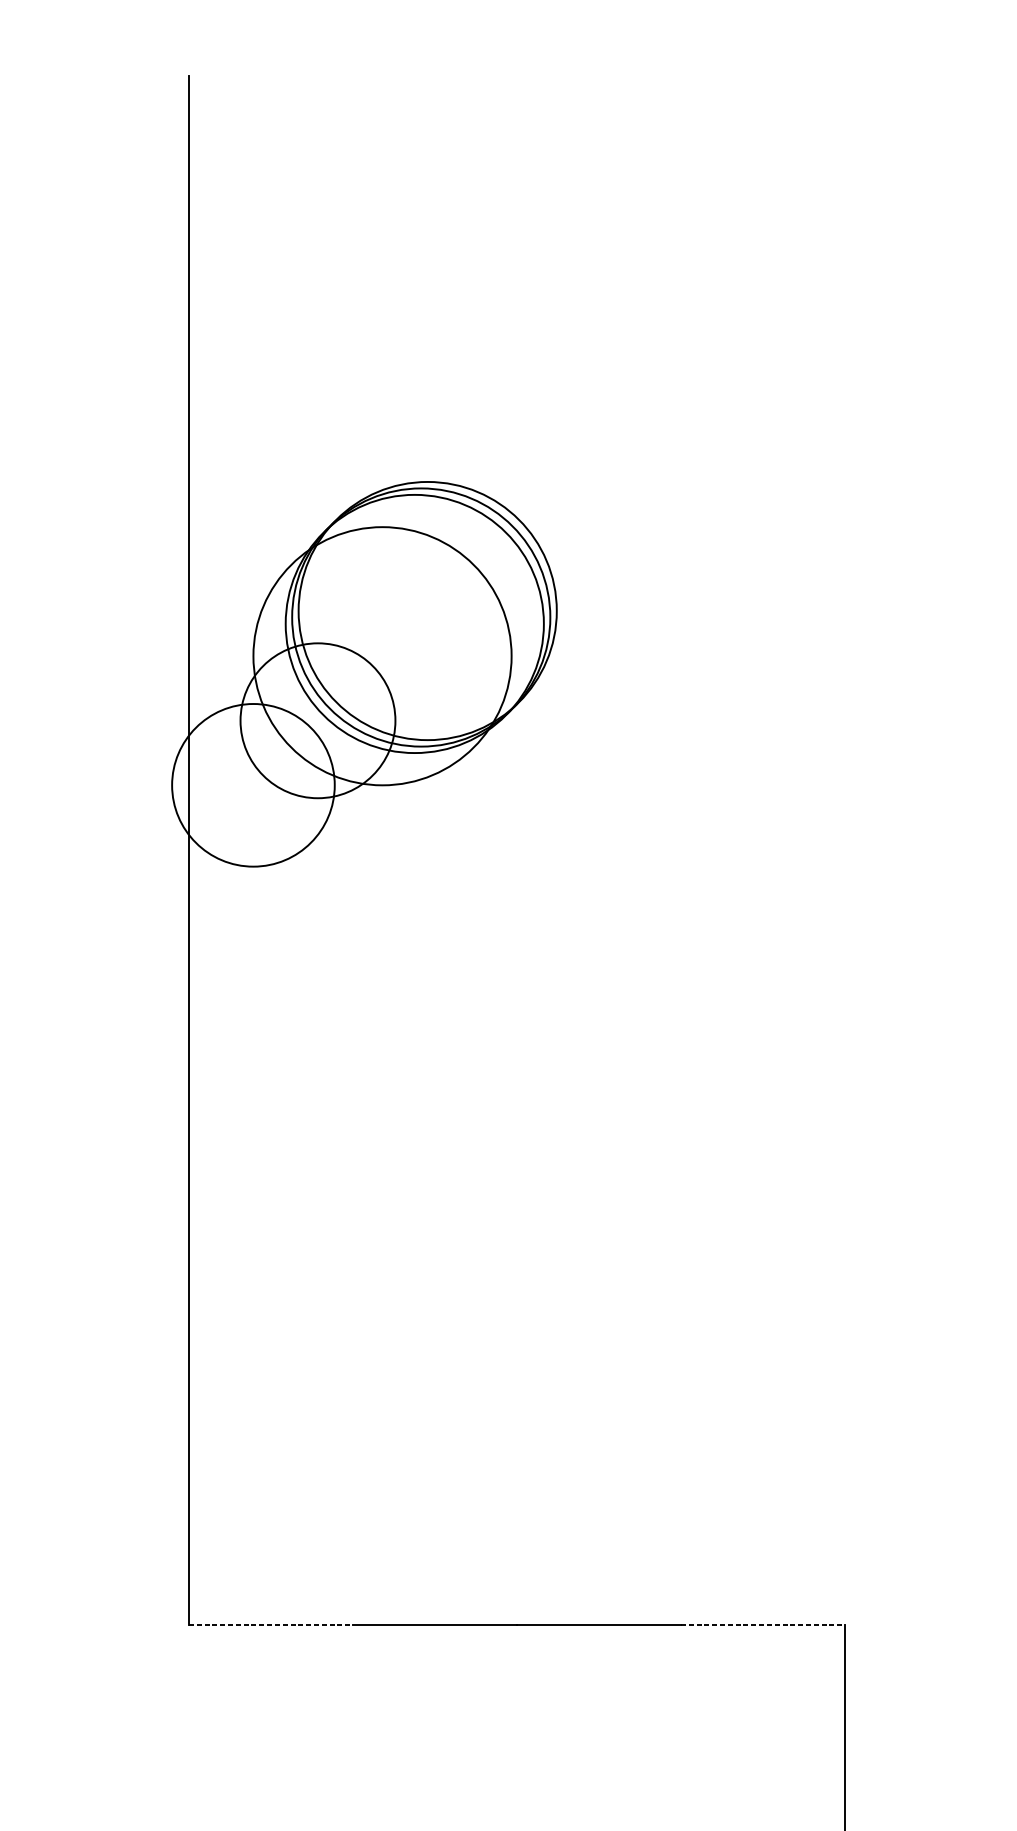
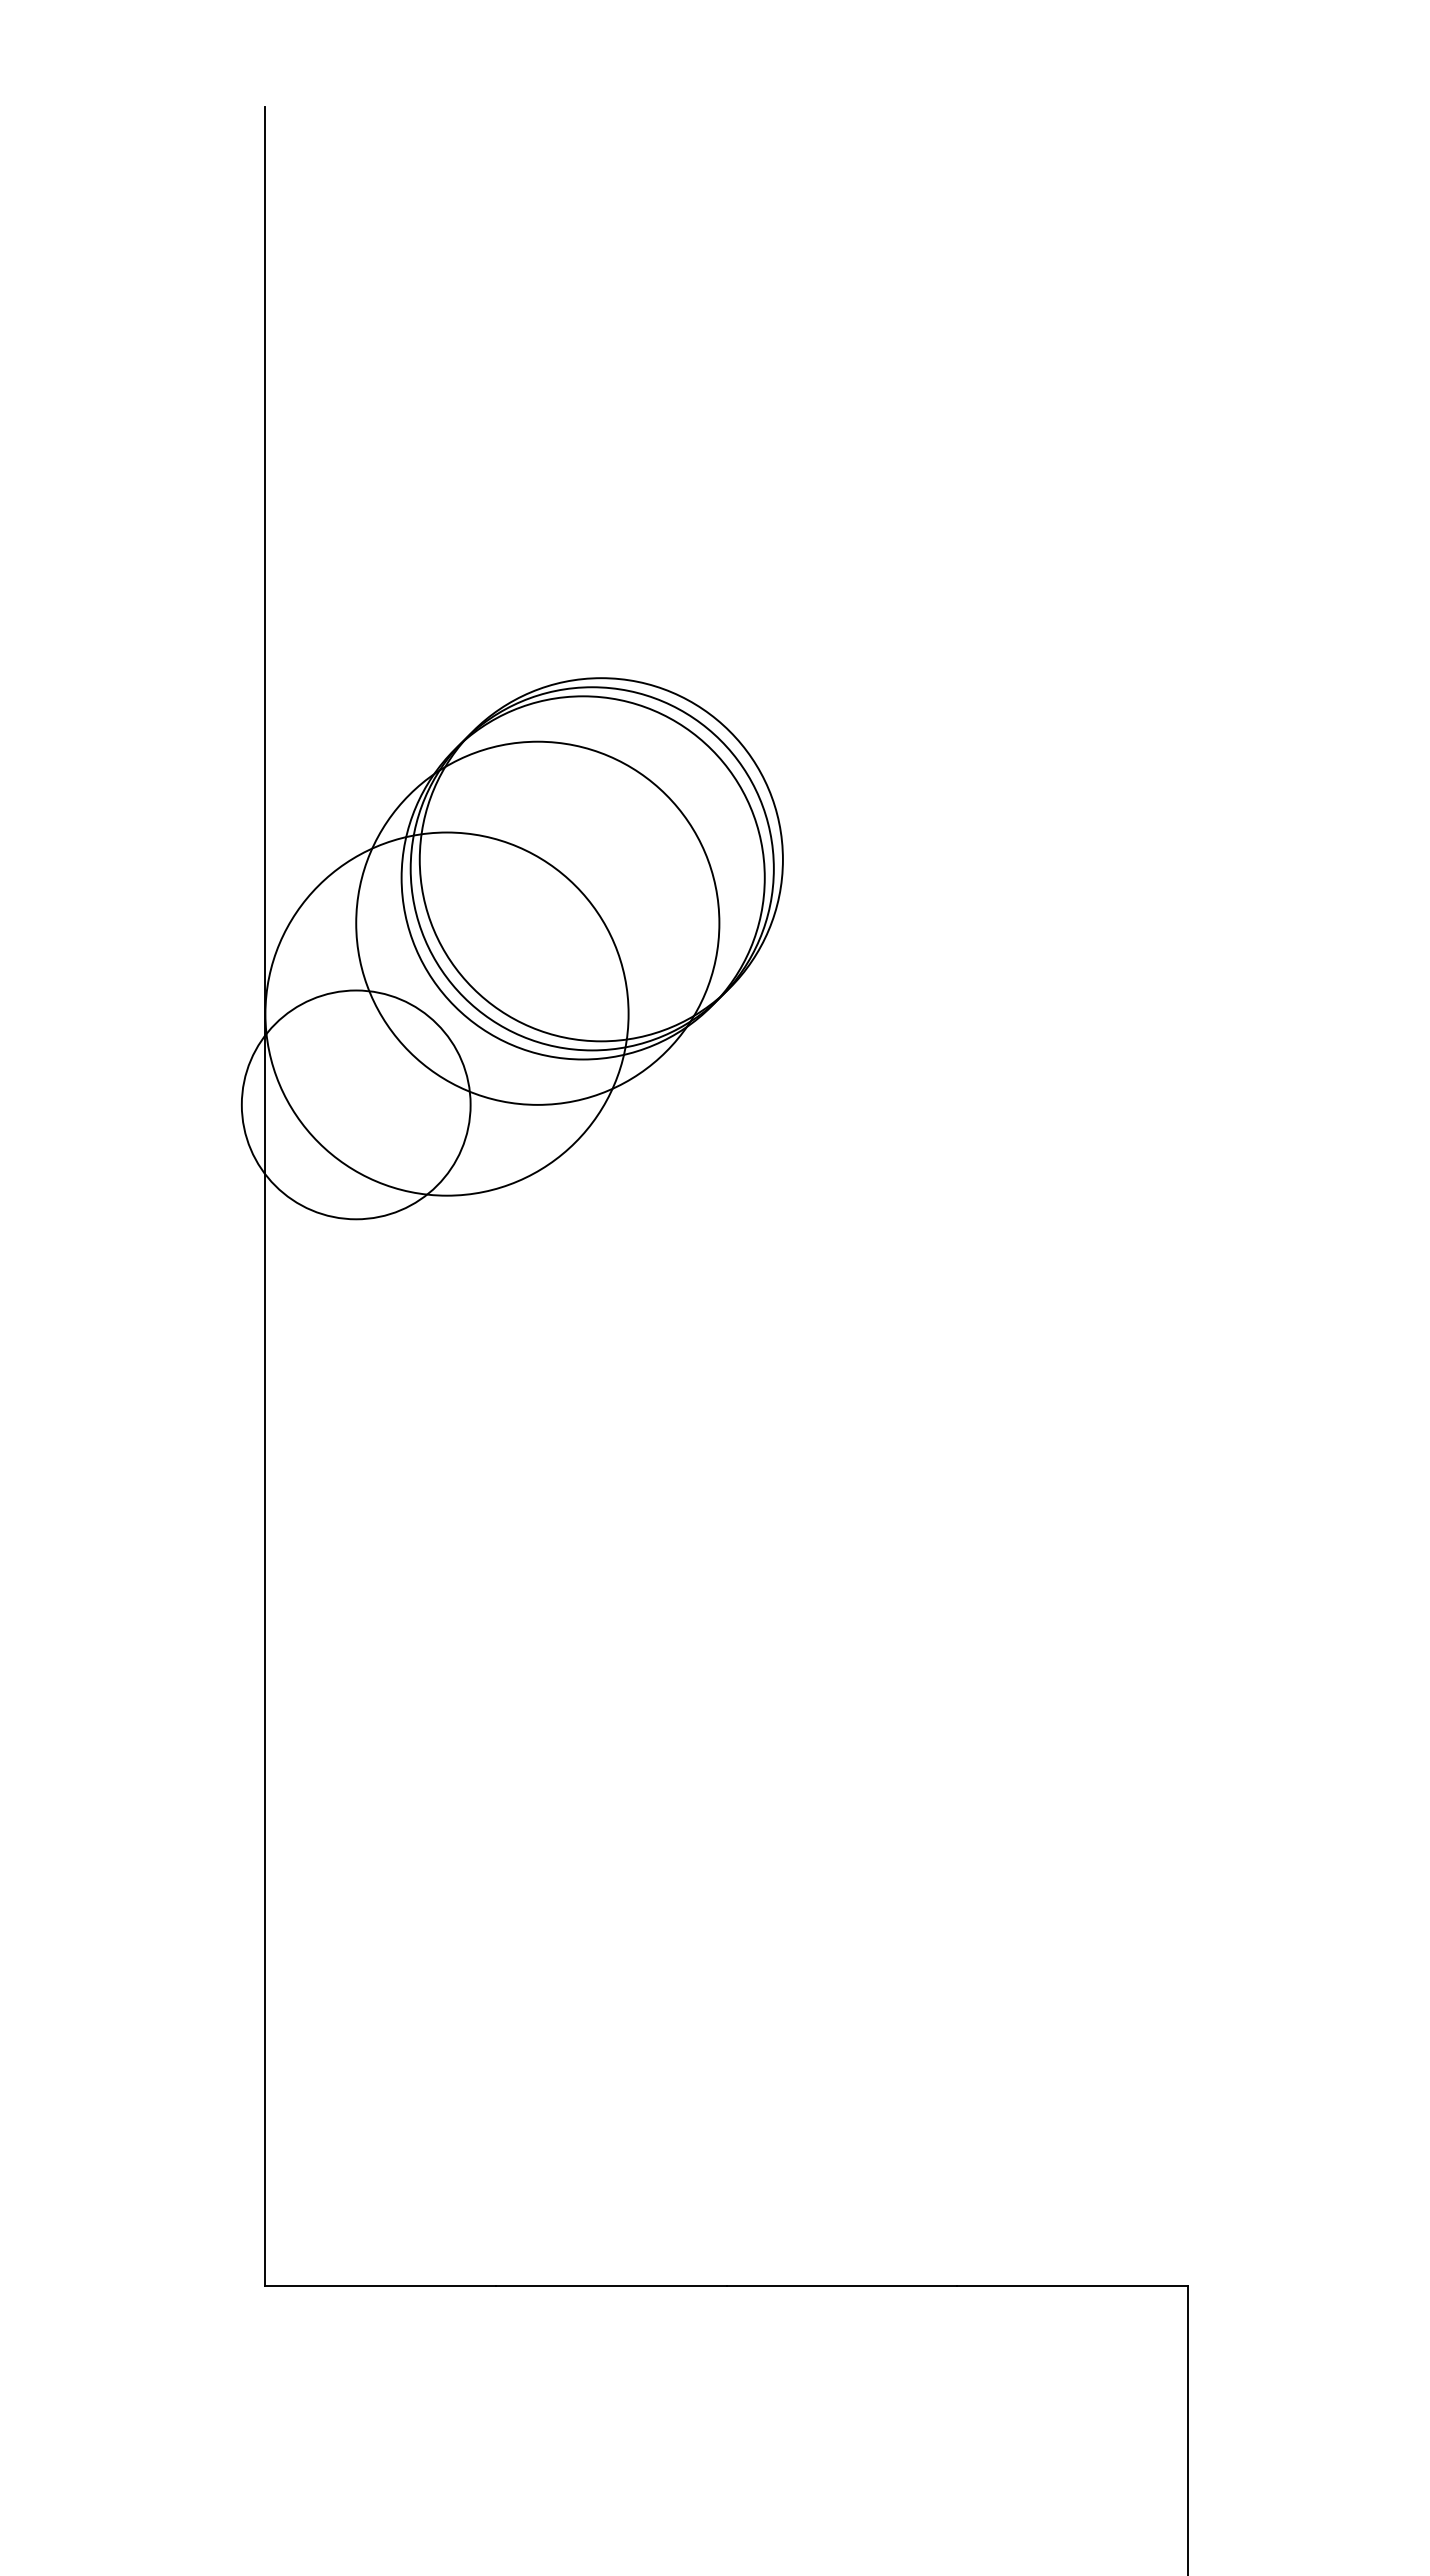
circle: (317, 720) -> (446, 1013), size x1.67
line: (271, 1625) -> (381, 2286), dashed -> solid
line: (763, 1625) -> (1073, 2286), dashed -> solid

